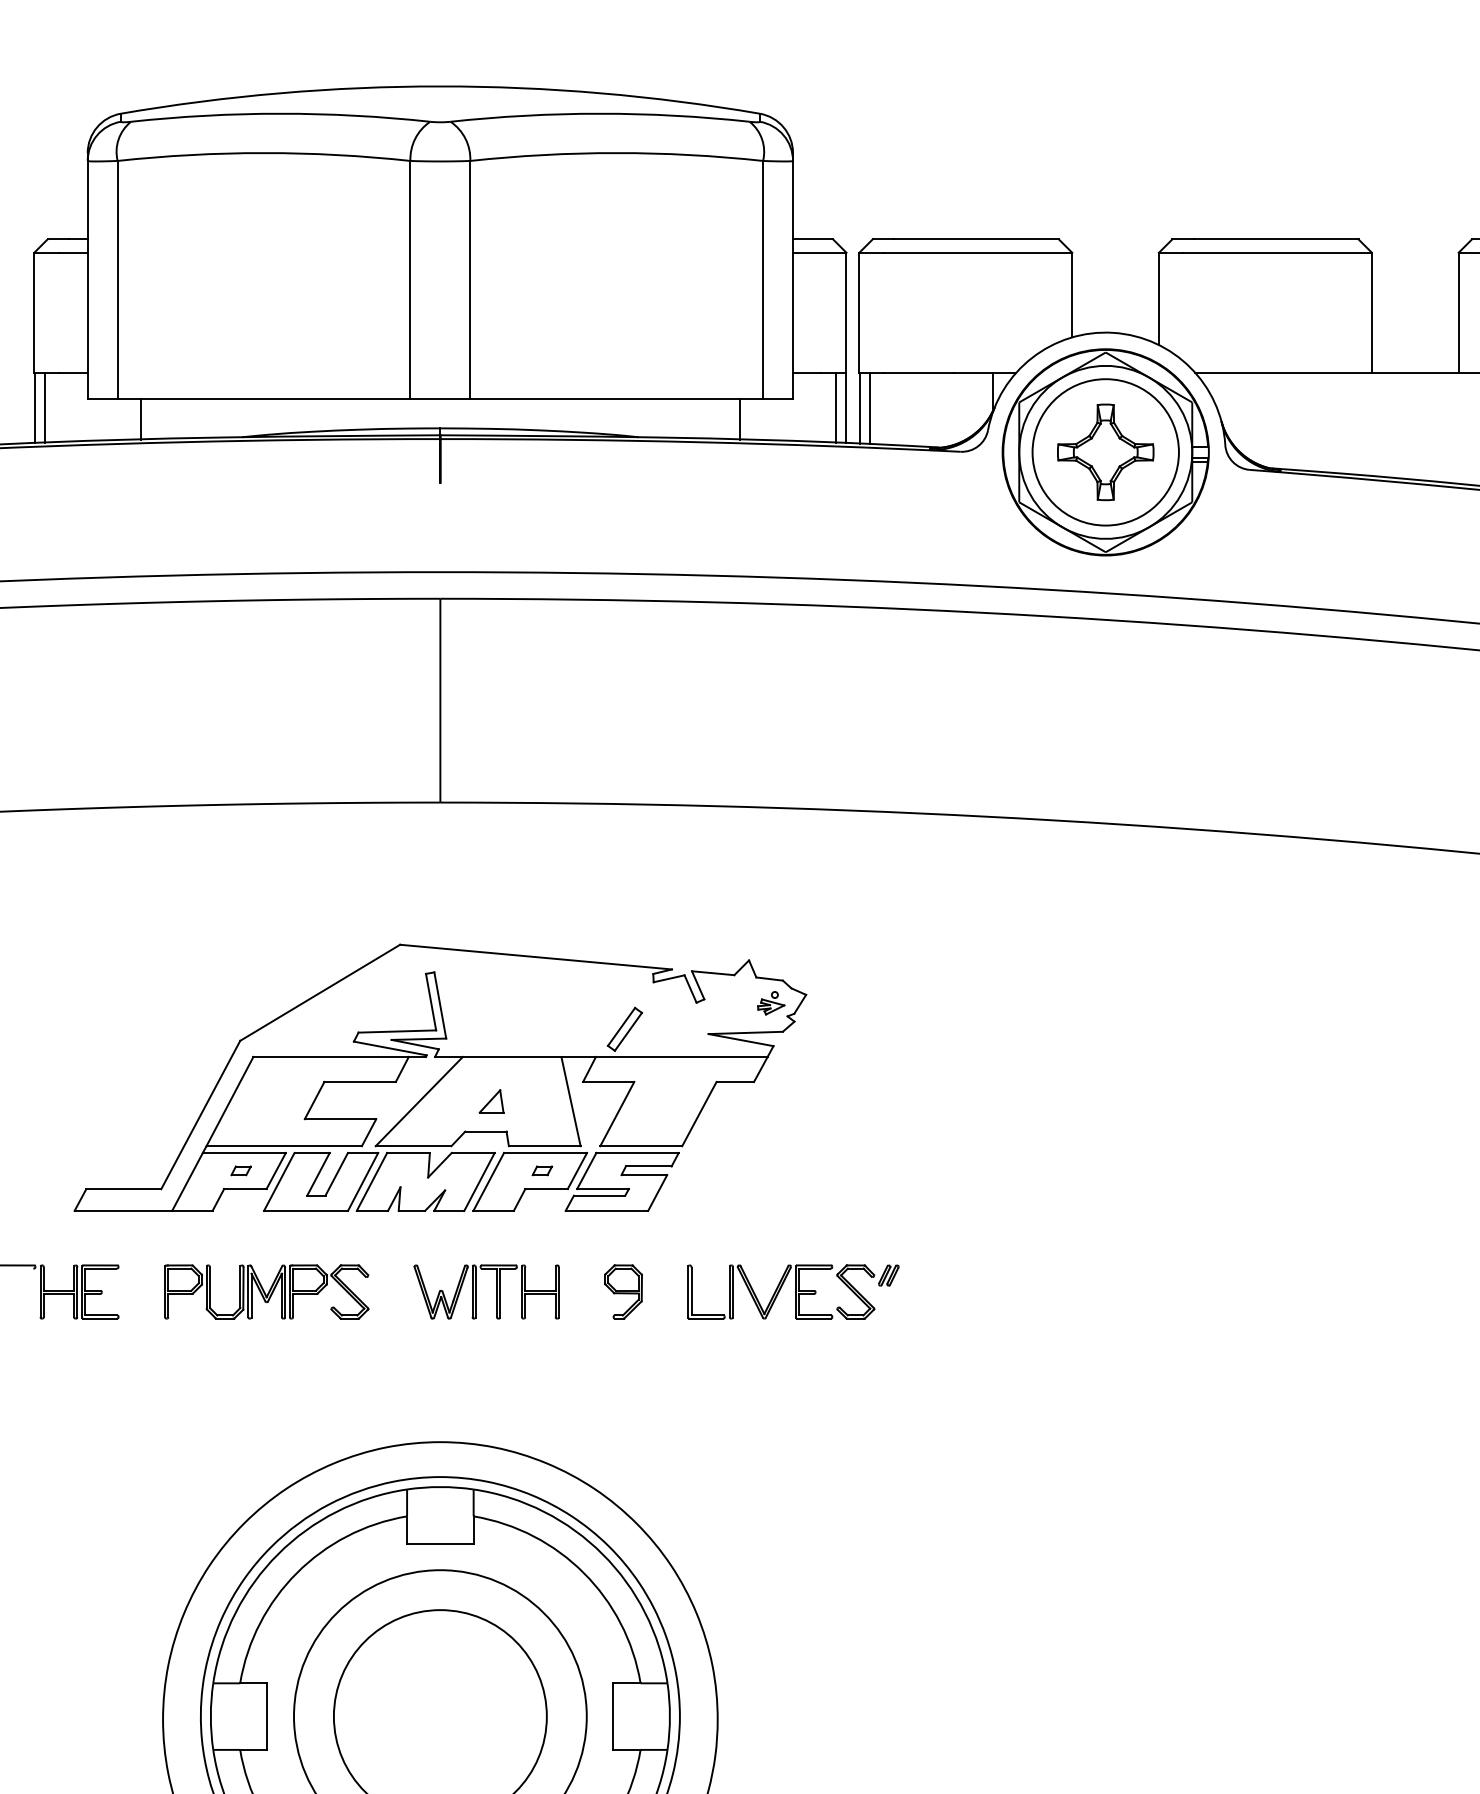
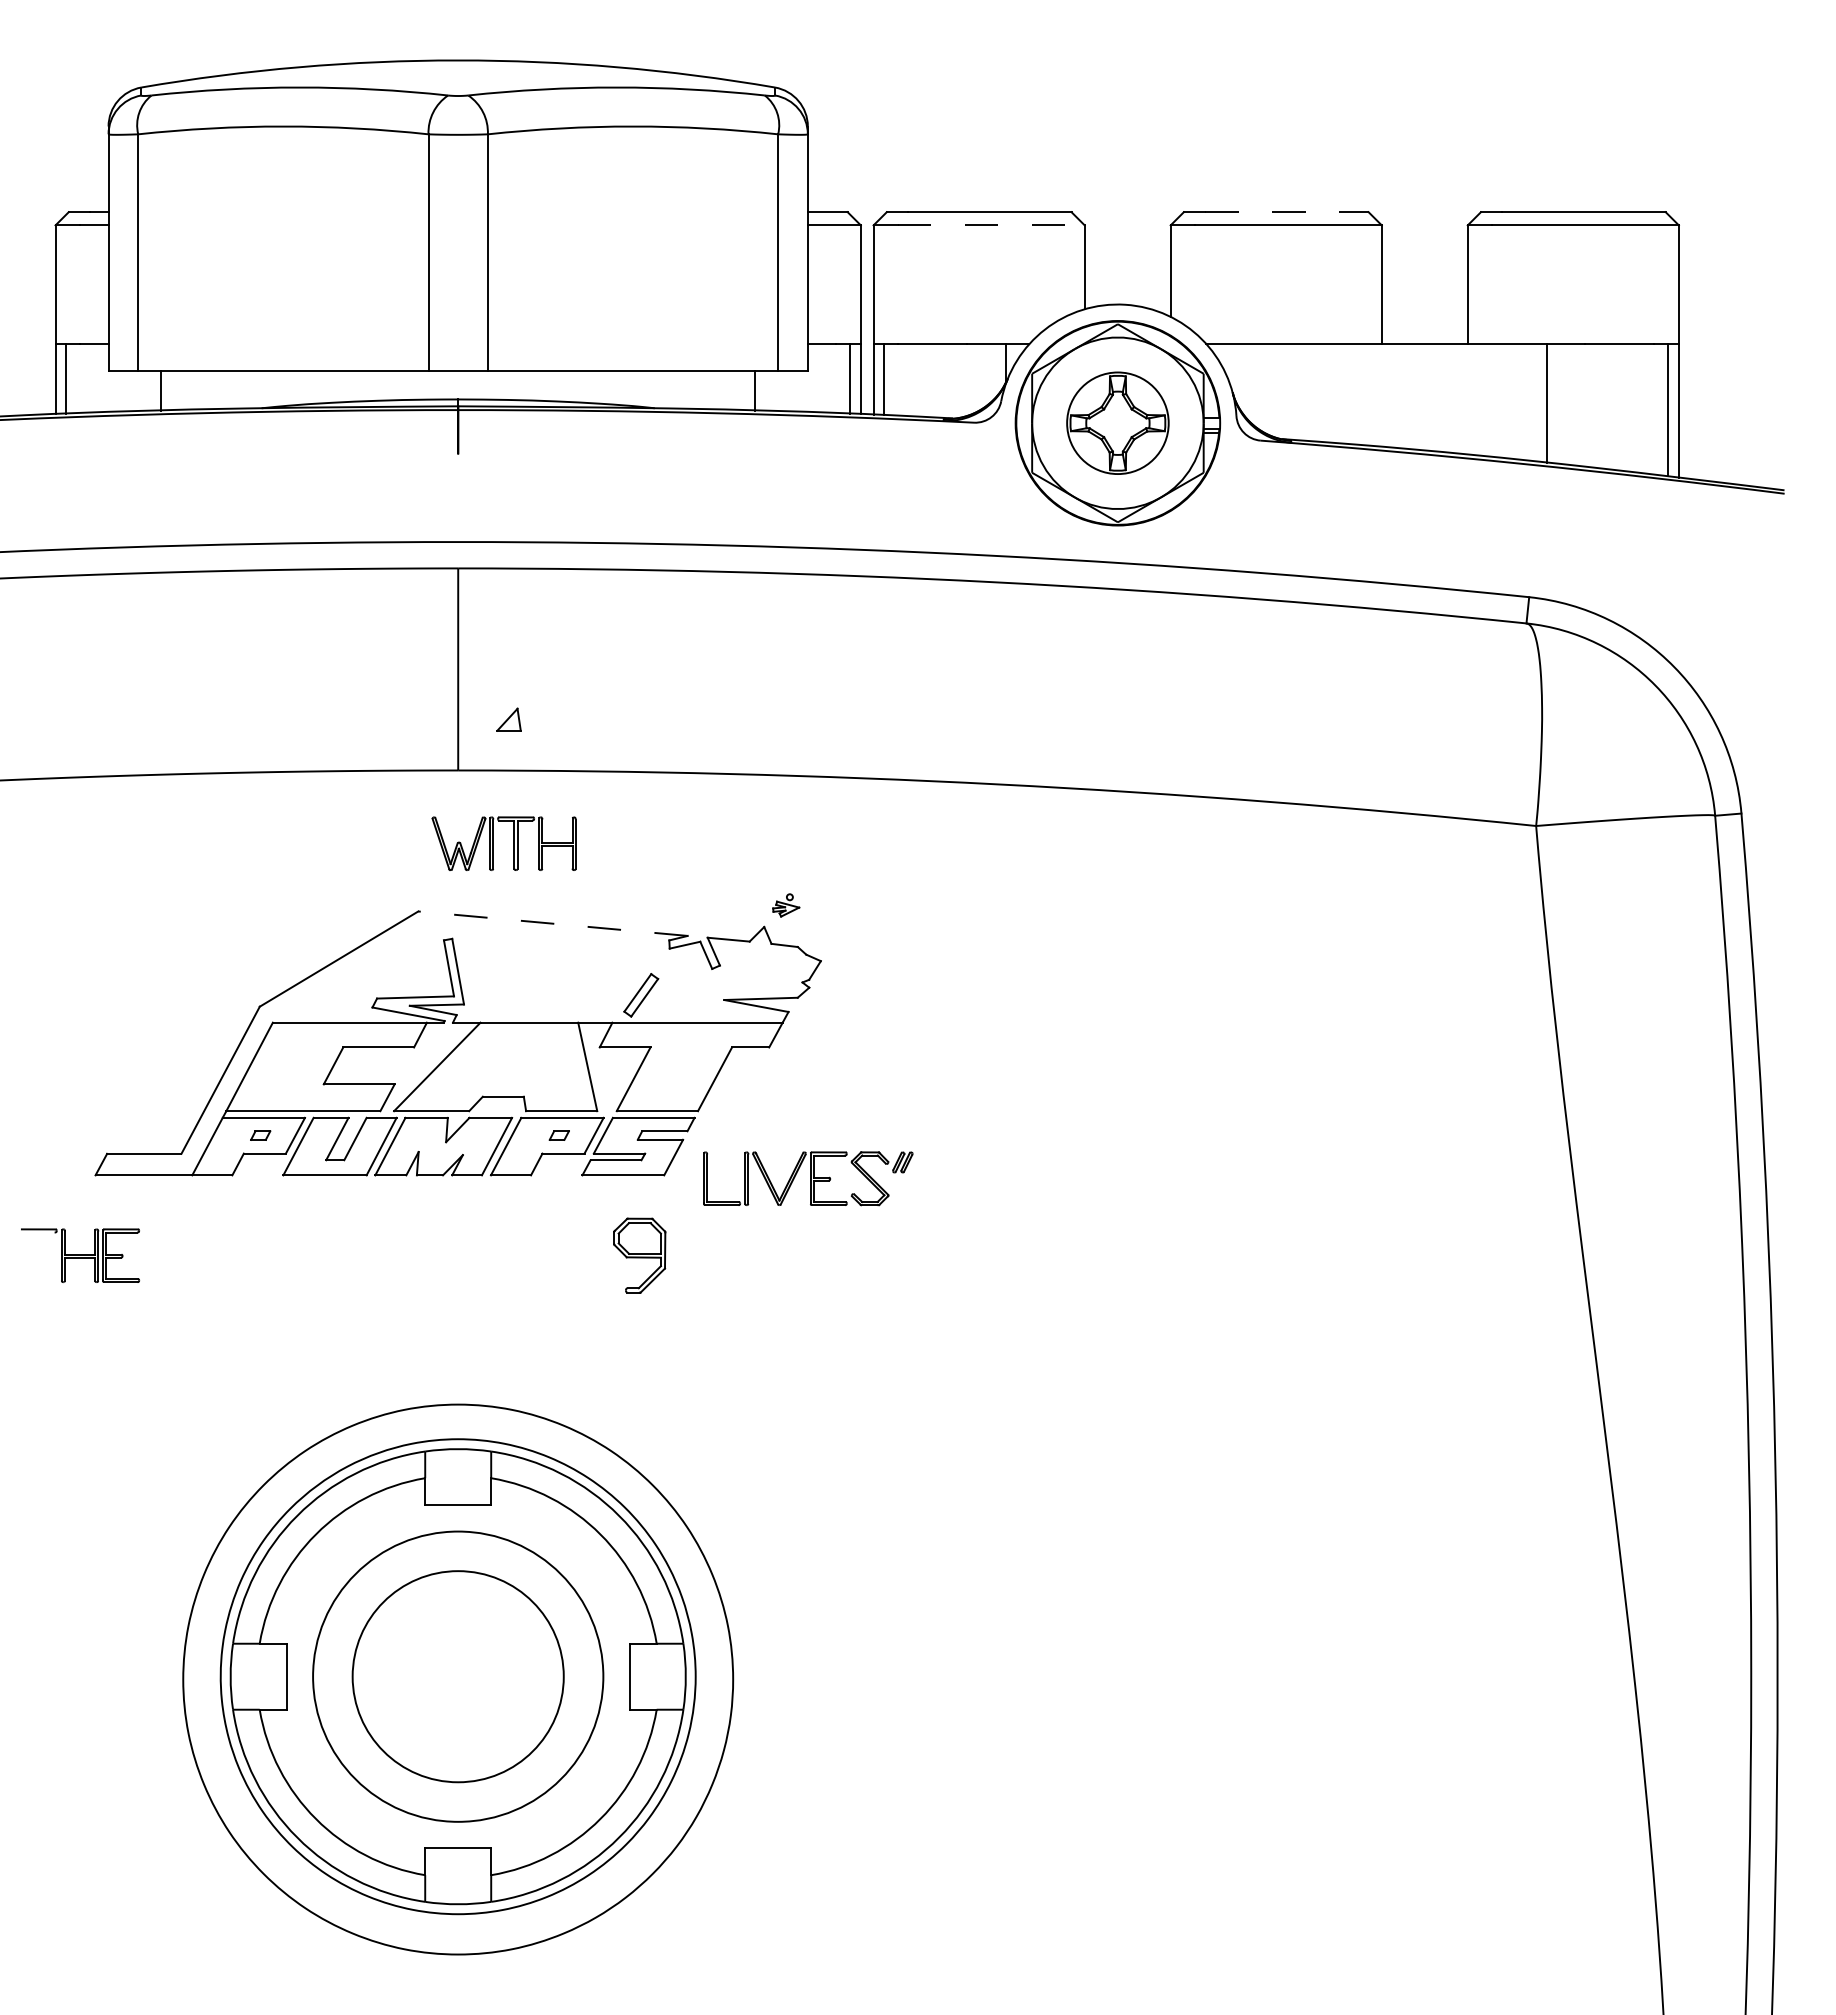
line: (1275, 239) -> (1286, 212), solid -> dashed
line: (978, 252) -> (991, 225), solid -> dashed
circle: (1105, 451) -> (1117, 422), size x0.7
line: (535, 956) -> (552, 923), solid -> dashed
part: (771, 1003) -> (786, 905), moved
part: (491, 1101) -> (508, 719), moved
part: (266, 1291) -> (285, 1255), removed
part: (475, 1291) -> (493, 843), moved
part: (623, 1291) -> (639, 1255), size x1.4
part: (793, 1291) -> (808, 1178), moved

